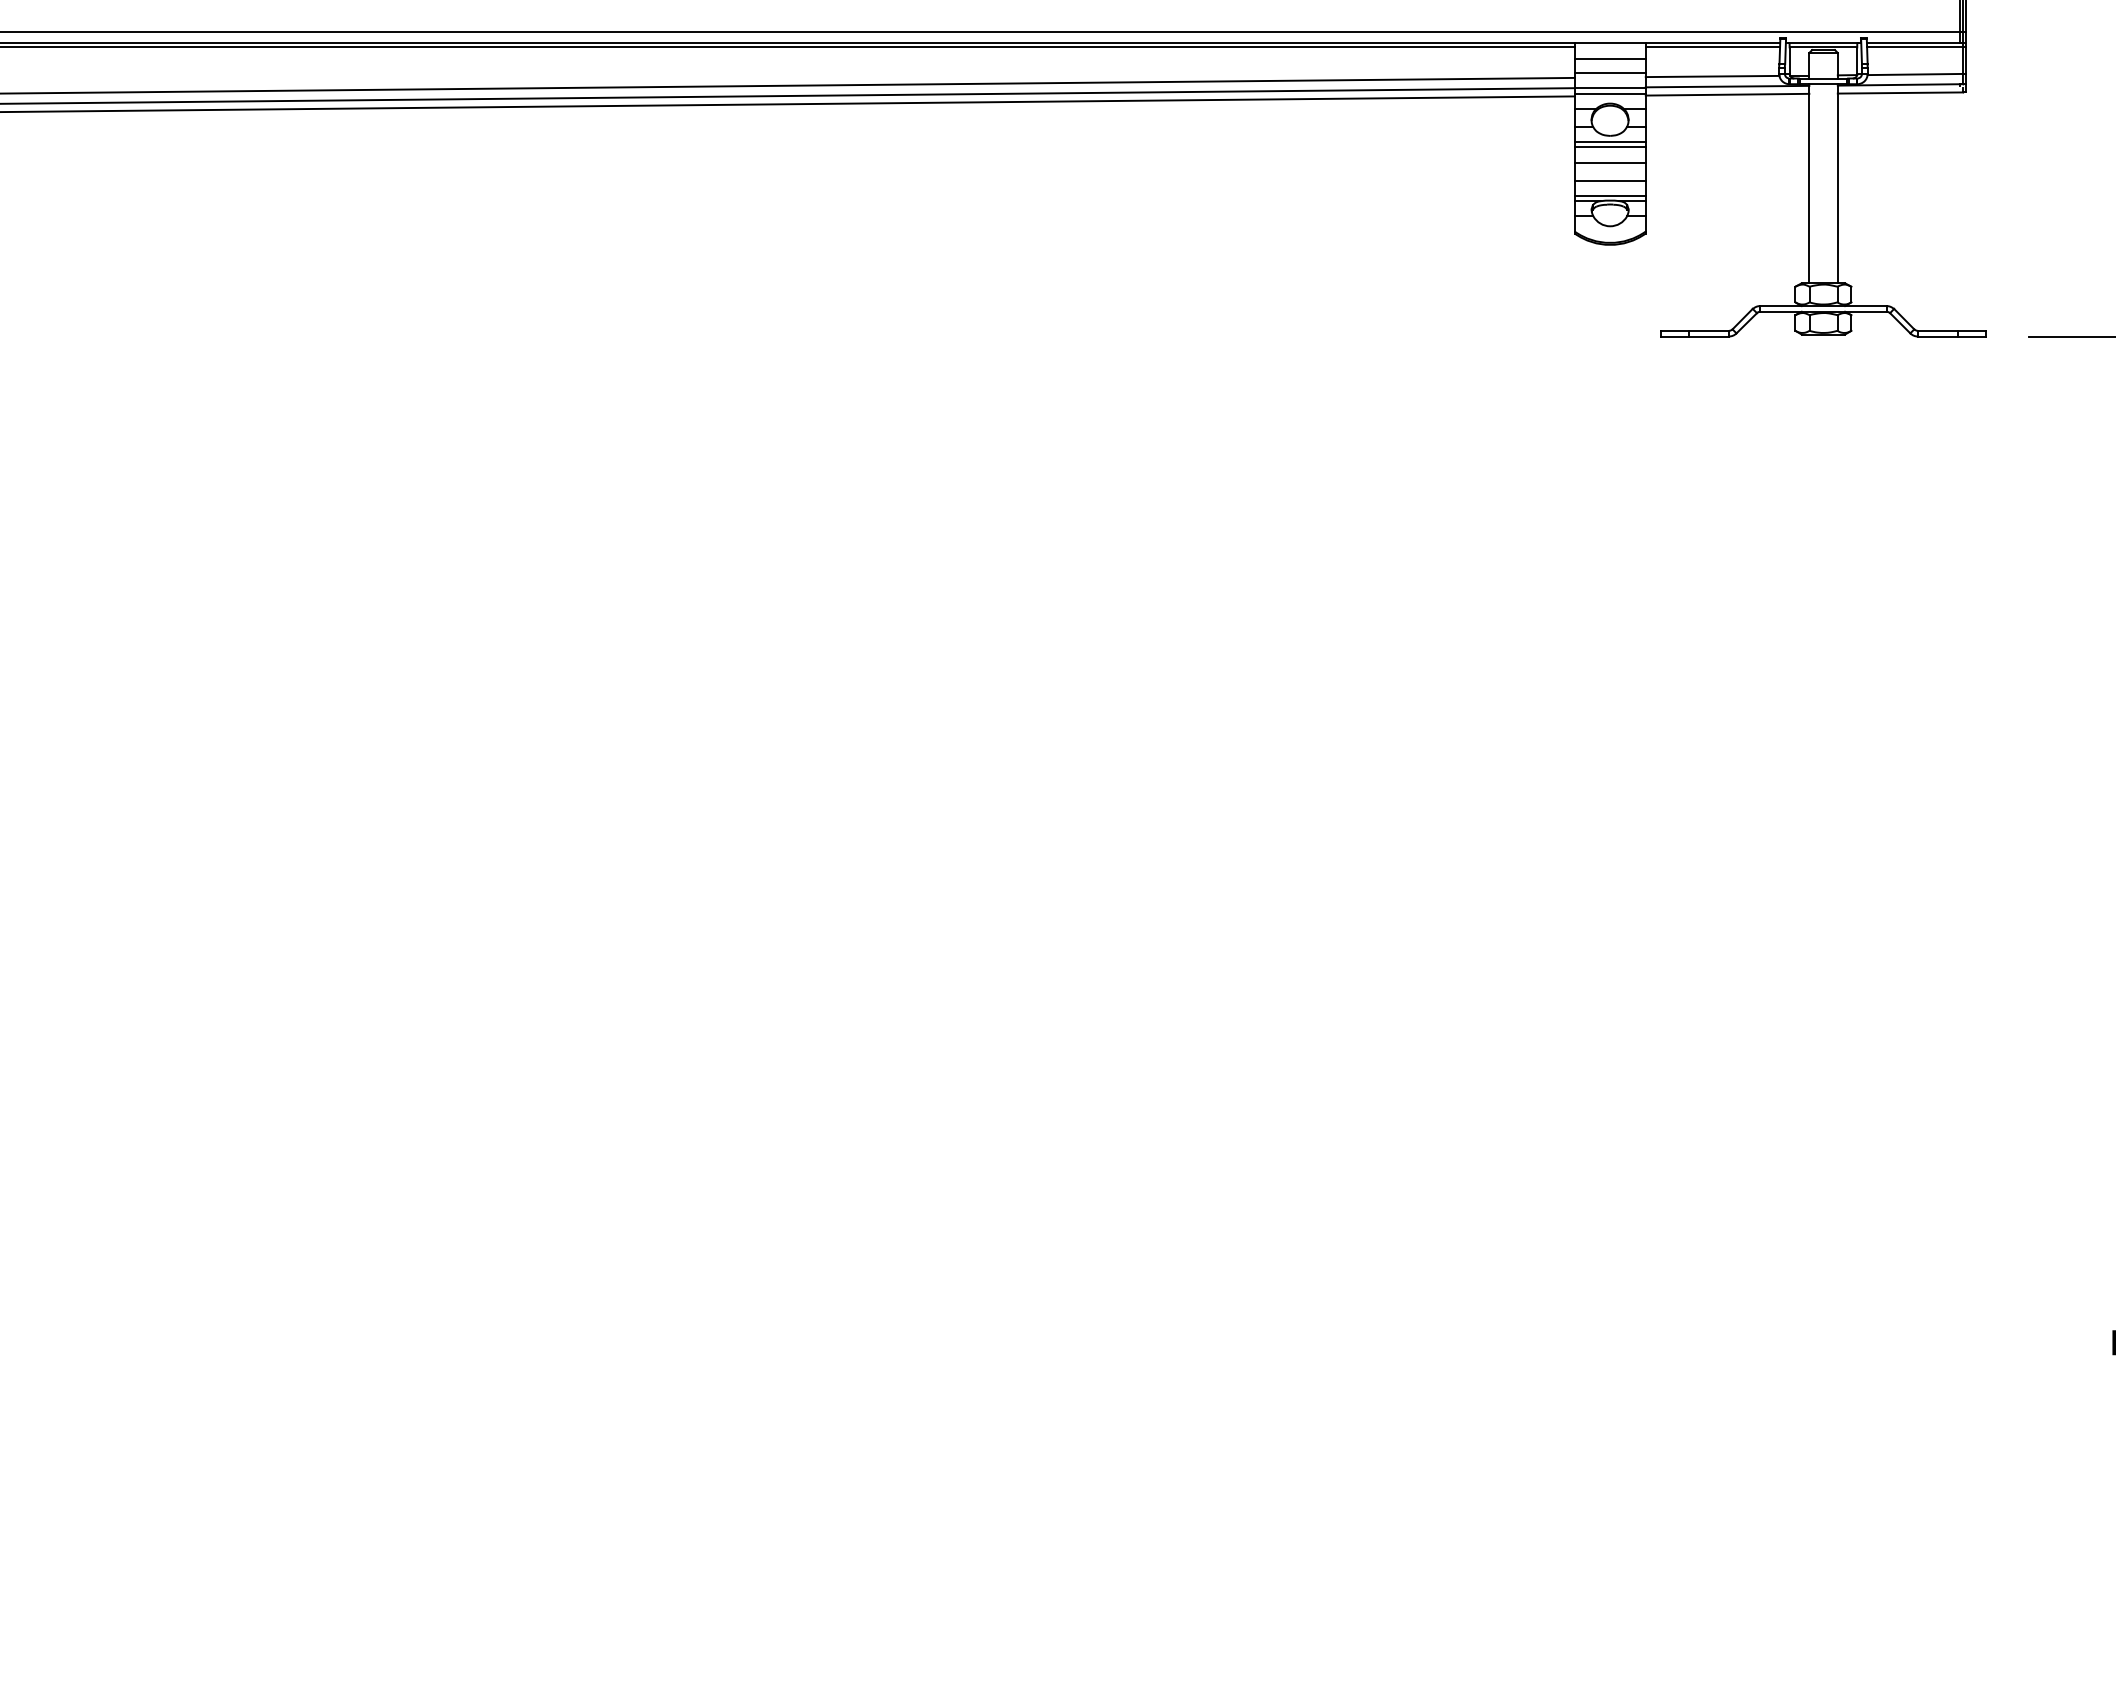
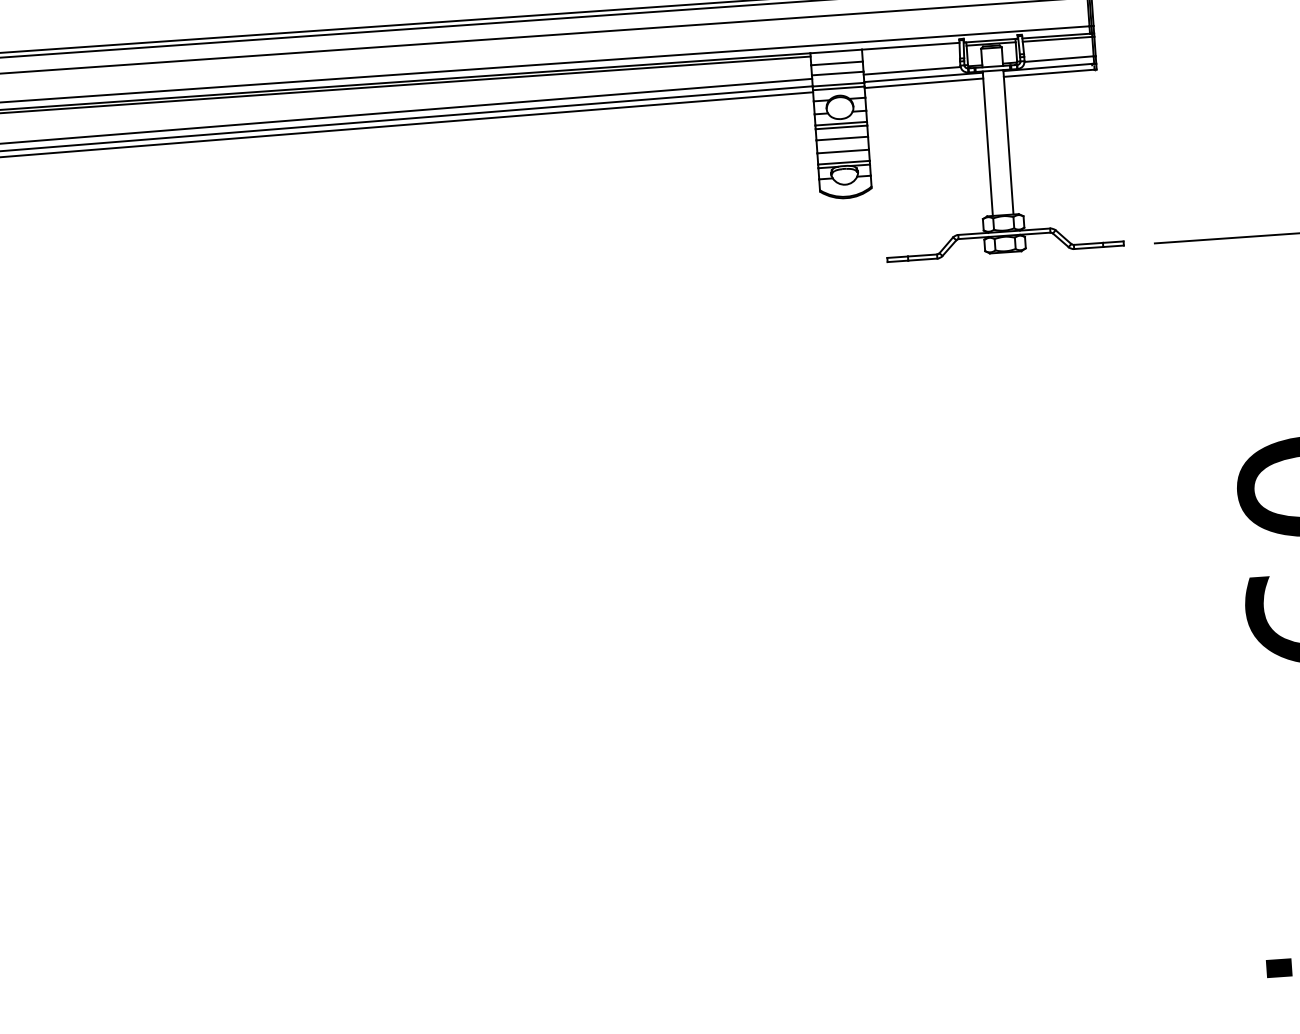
line: (1712, 47) -> (910, 49), removed

